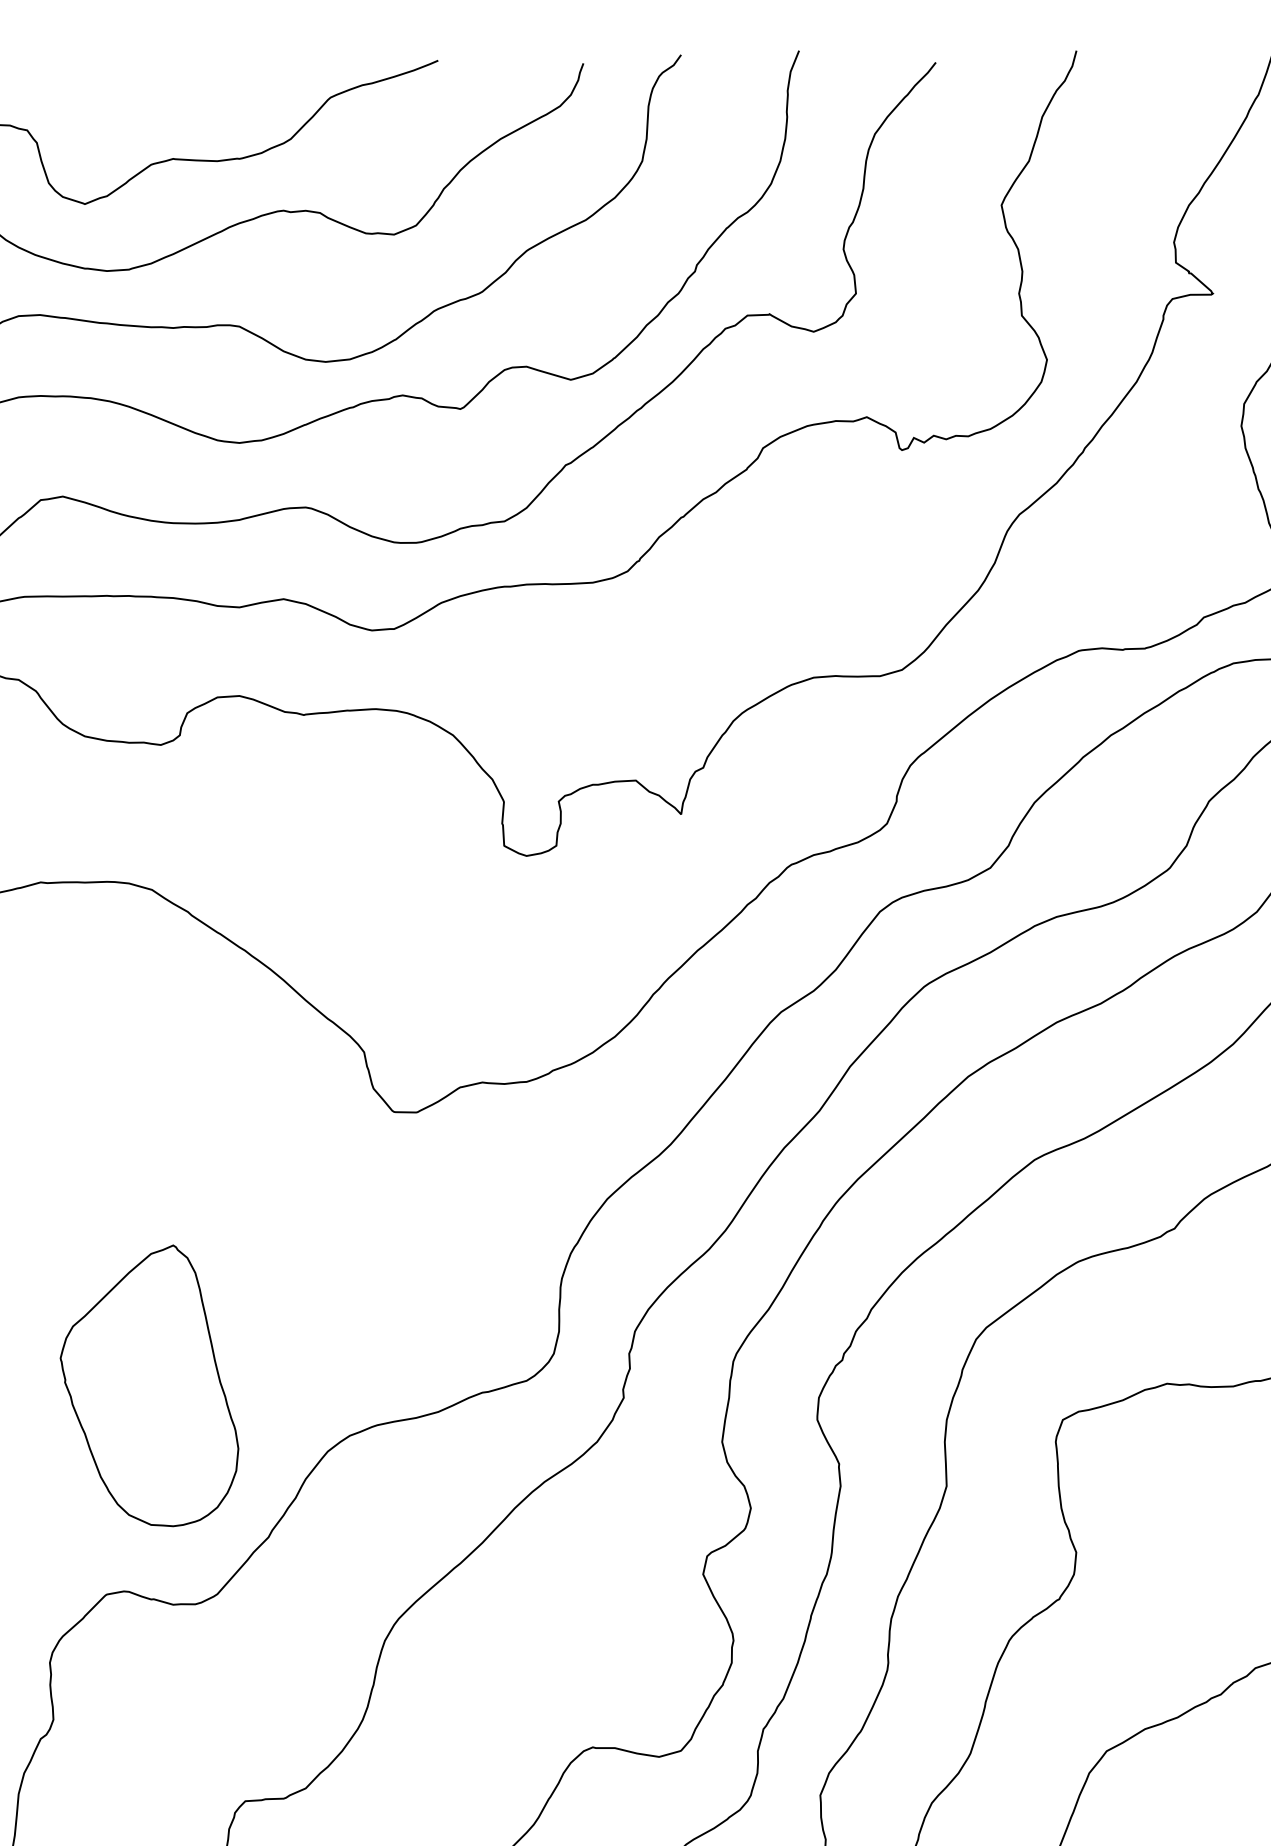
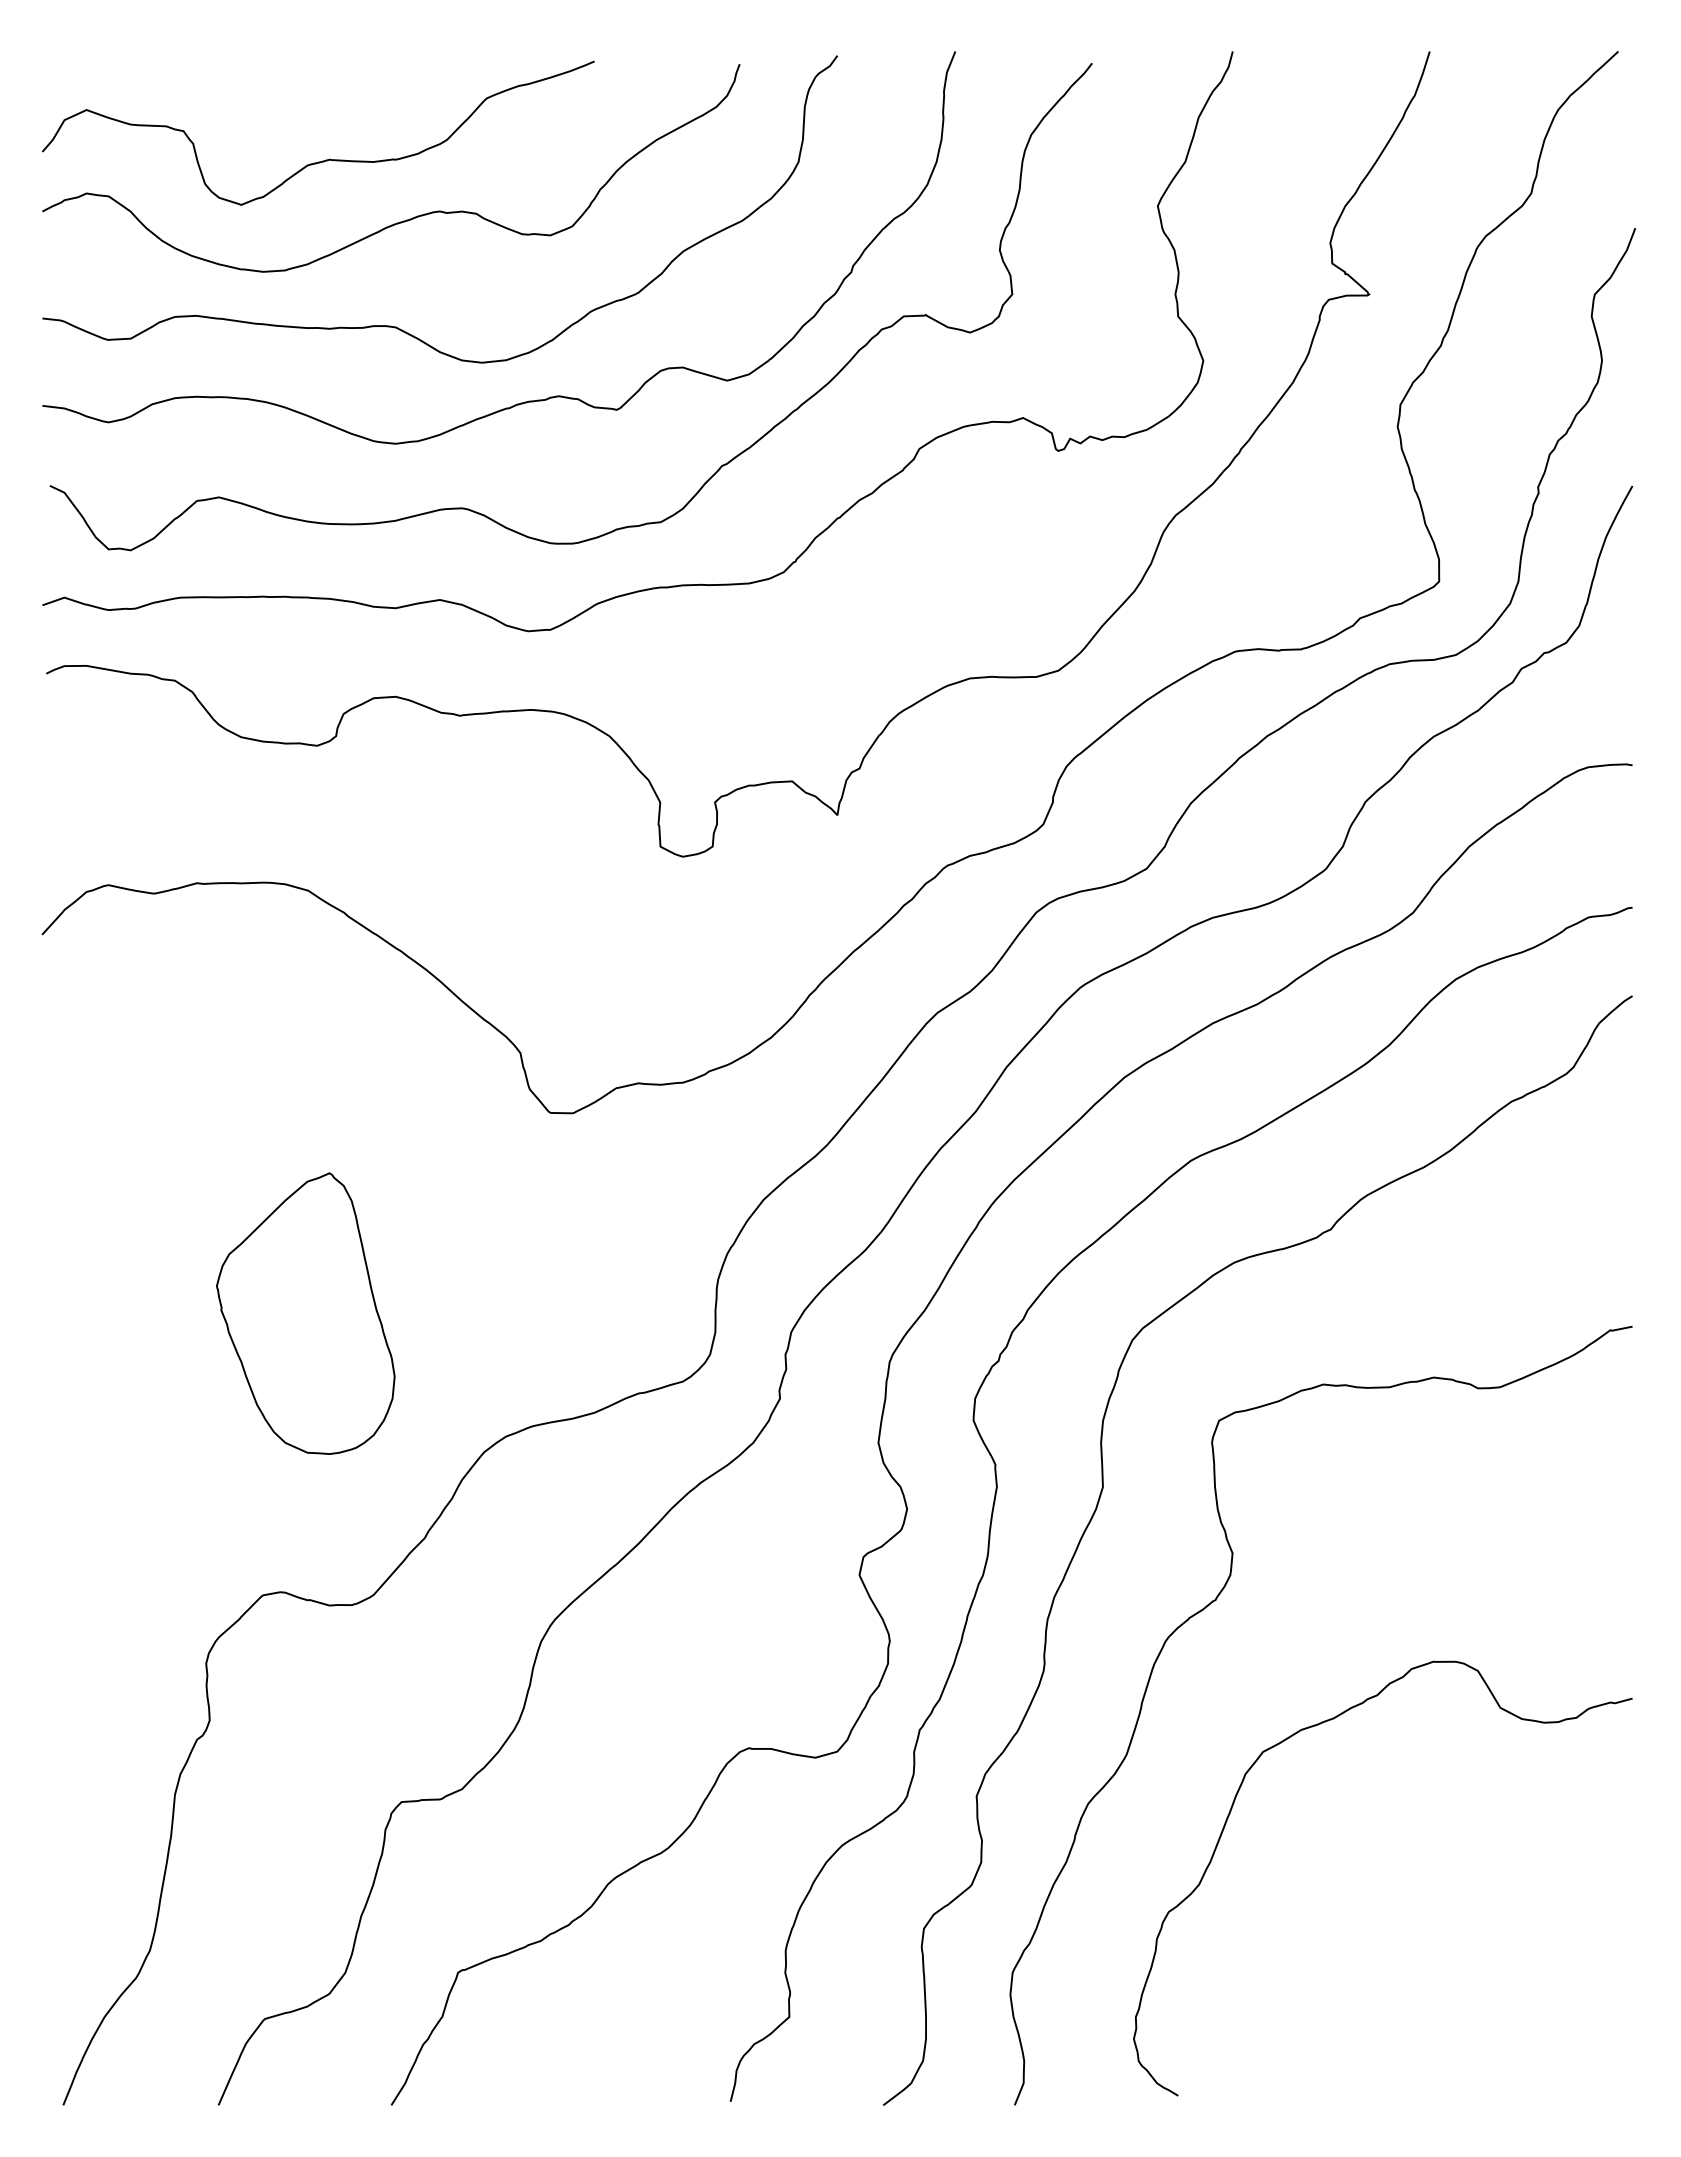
part: (149, 1385) -> (305, 1313), moved

